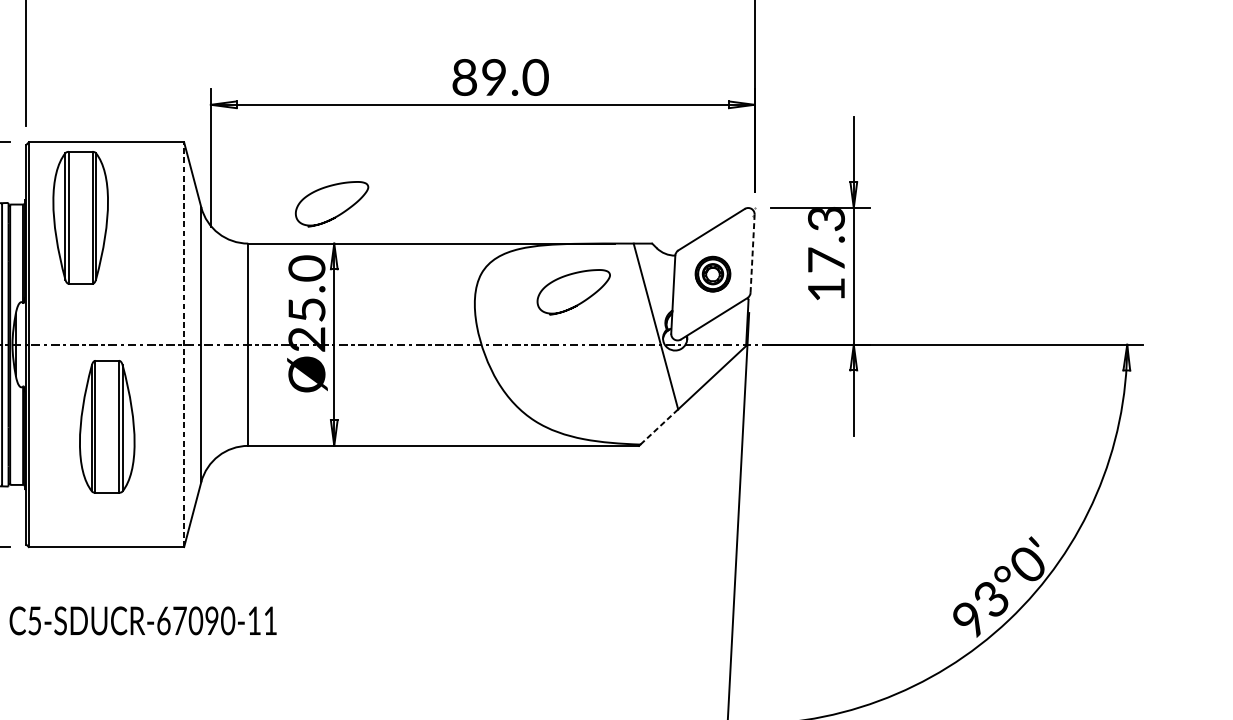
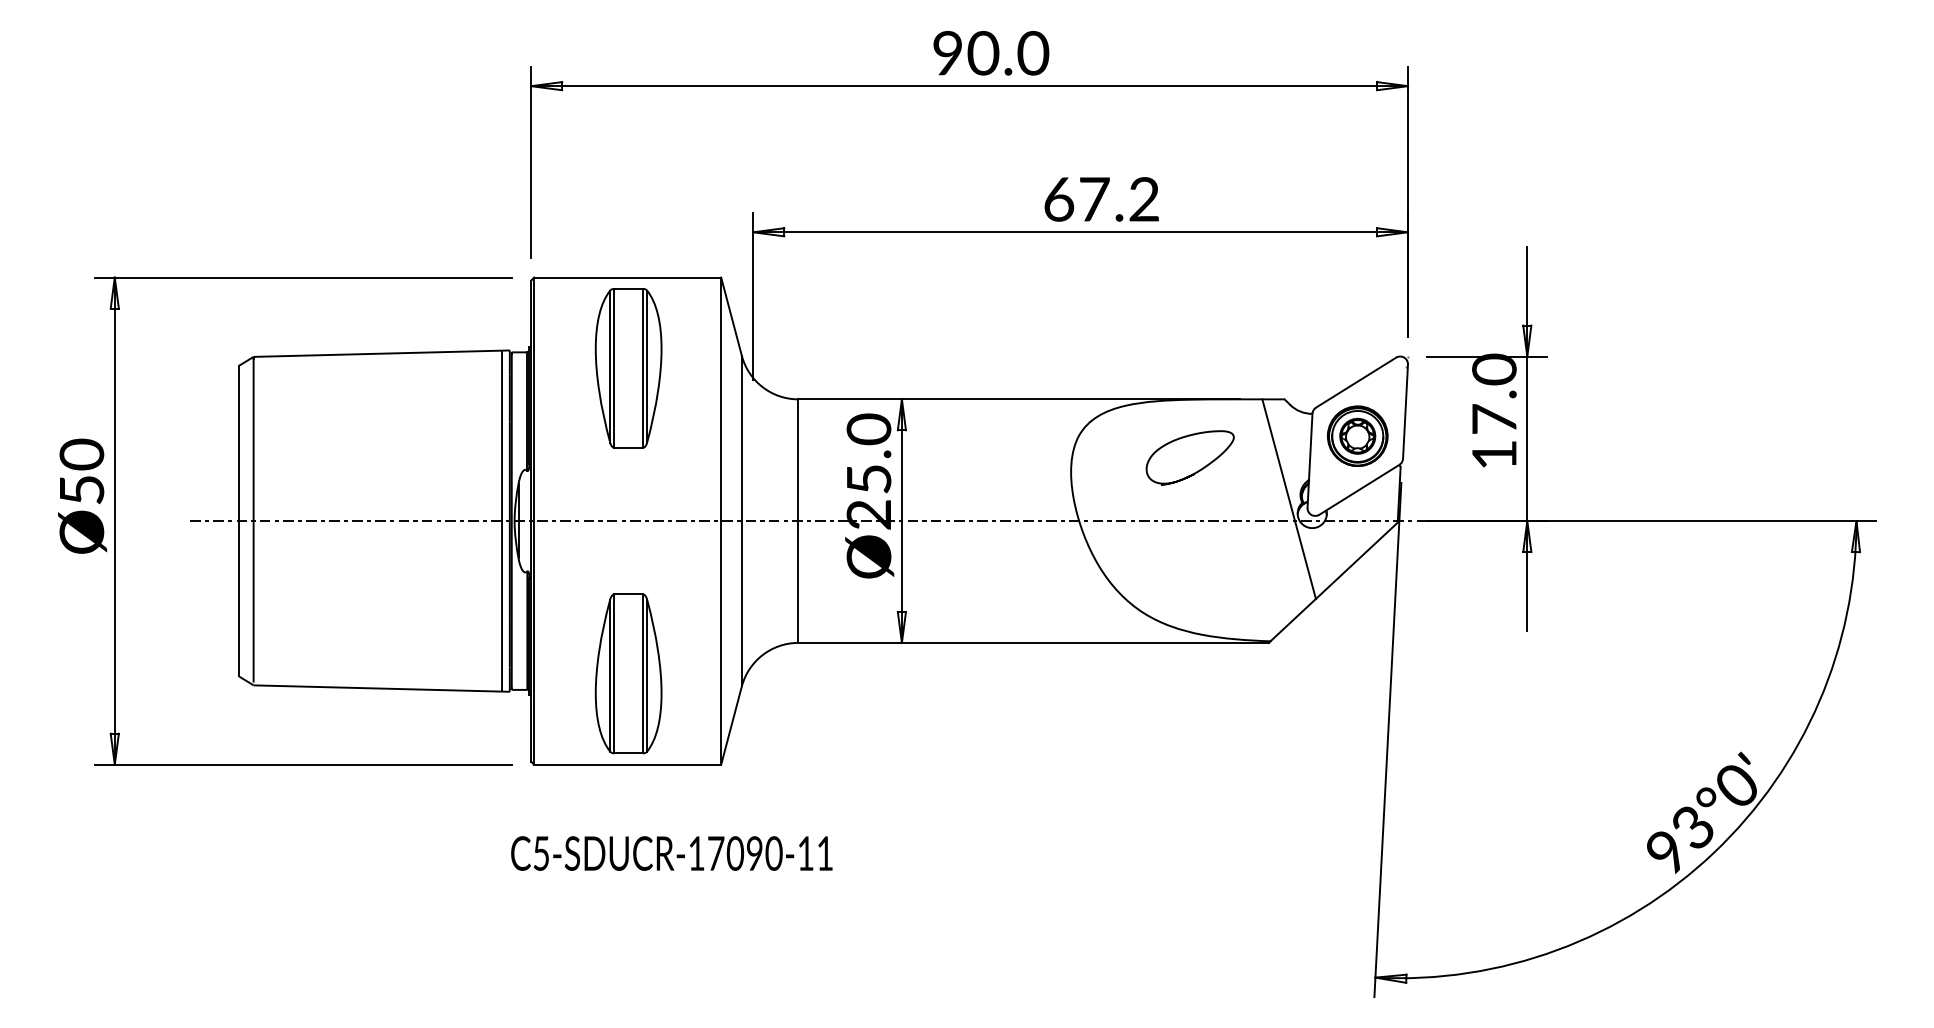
text: (500, 77) -> (1102, 199), 89.0 -> 67.2
curve: (338, 214) -> (906, 364), removed
part: (80, 217) -> (628, 368), moved
text: (826, 218) -> (1494, 369), 17.3 -> 17.0
line: (752, 253) -> (1405, 411), dashed -> solid
part: (712, 273) -> (1357, 435), size x1.43
line: (184, 345) -> (721, 521), dashed -> solid
part: (107, 426) -> (628, 673), moved
line: (659, 426) -> (1293, 619), dashed -> solid
text: (163, 620) -> (696, 853), C5-SDUCR-67090-11 -> C5-SDUCR-17090-11

